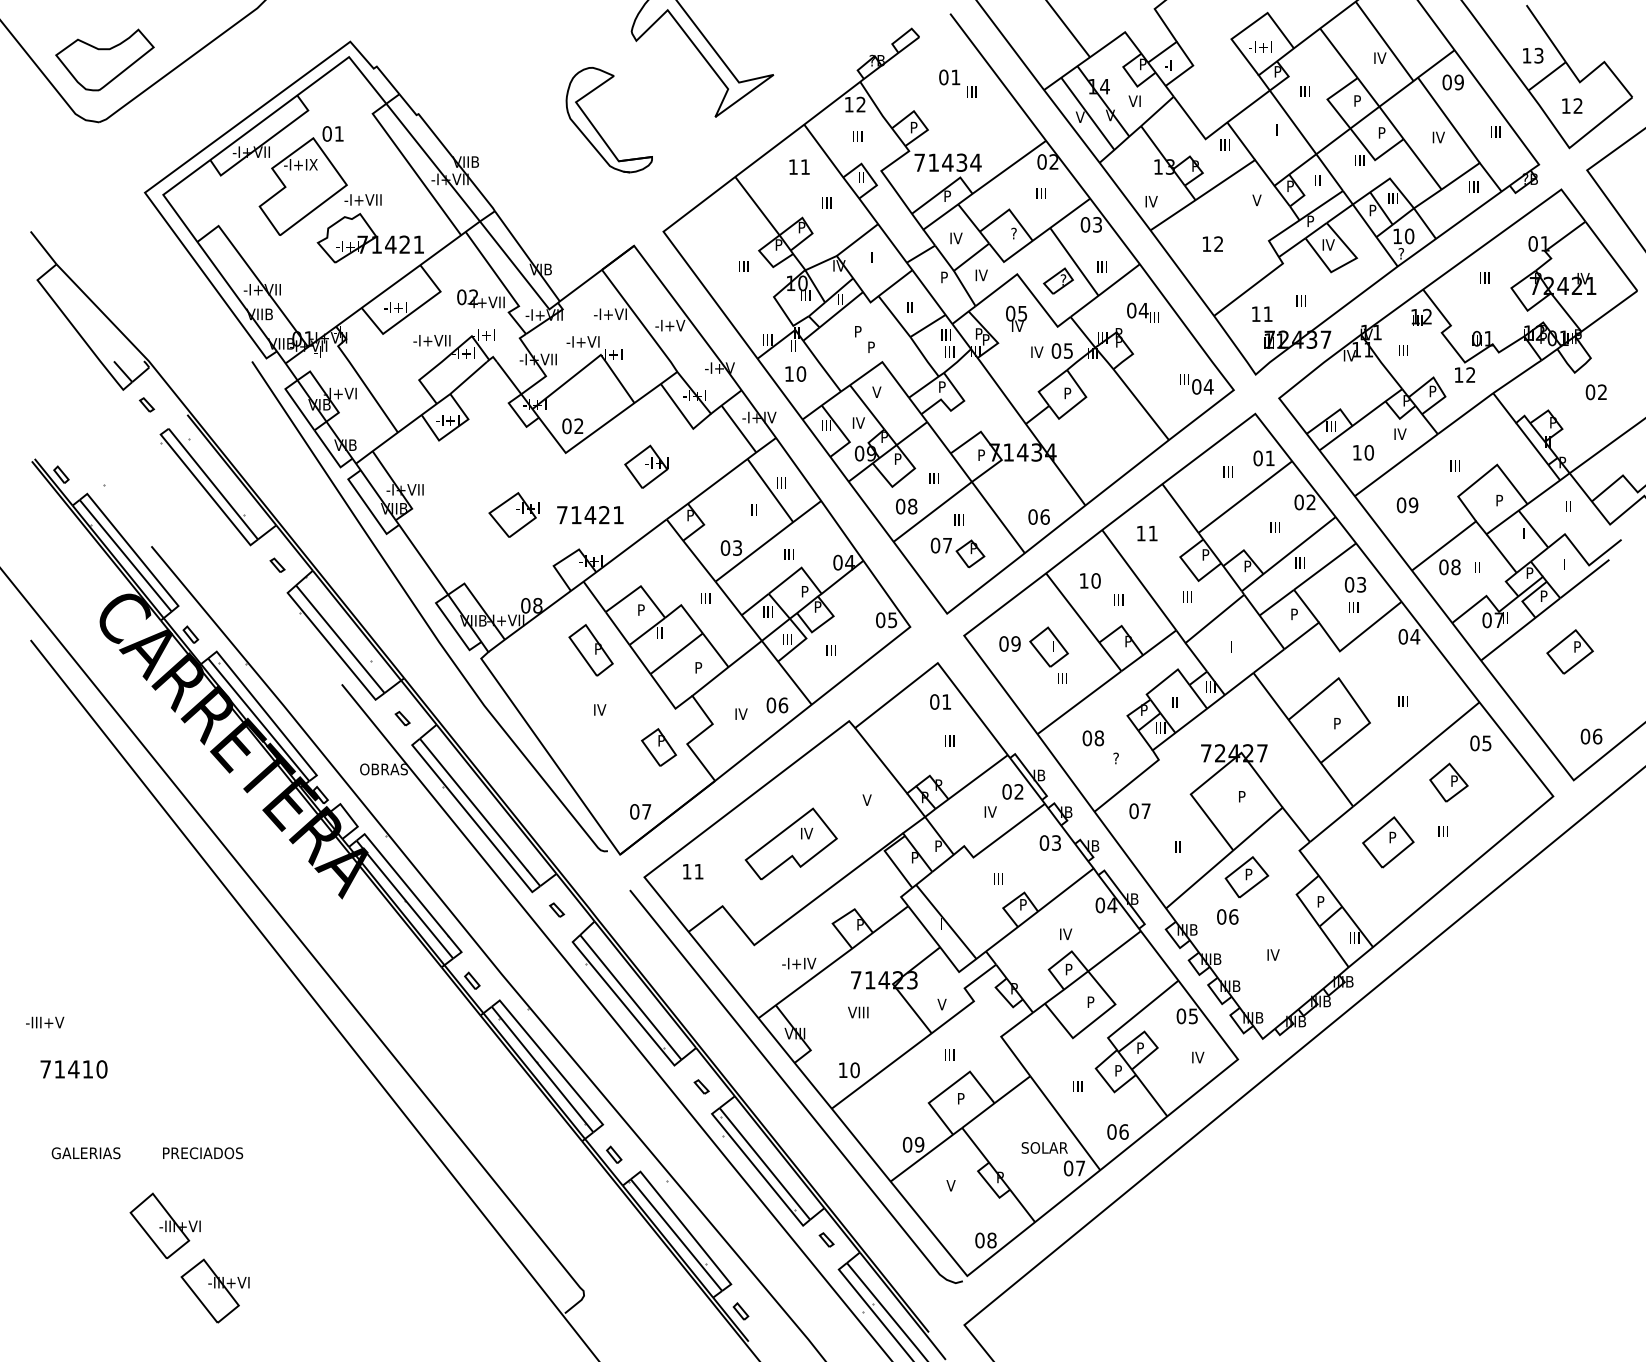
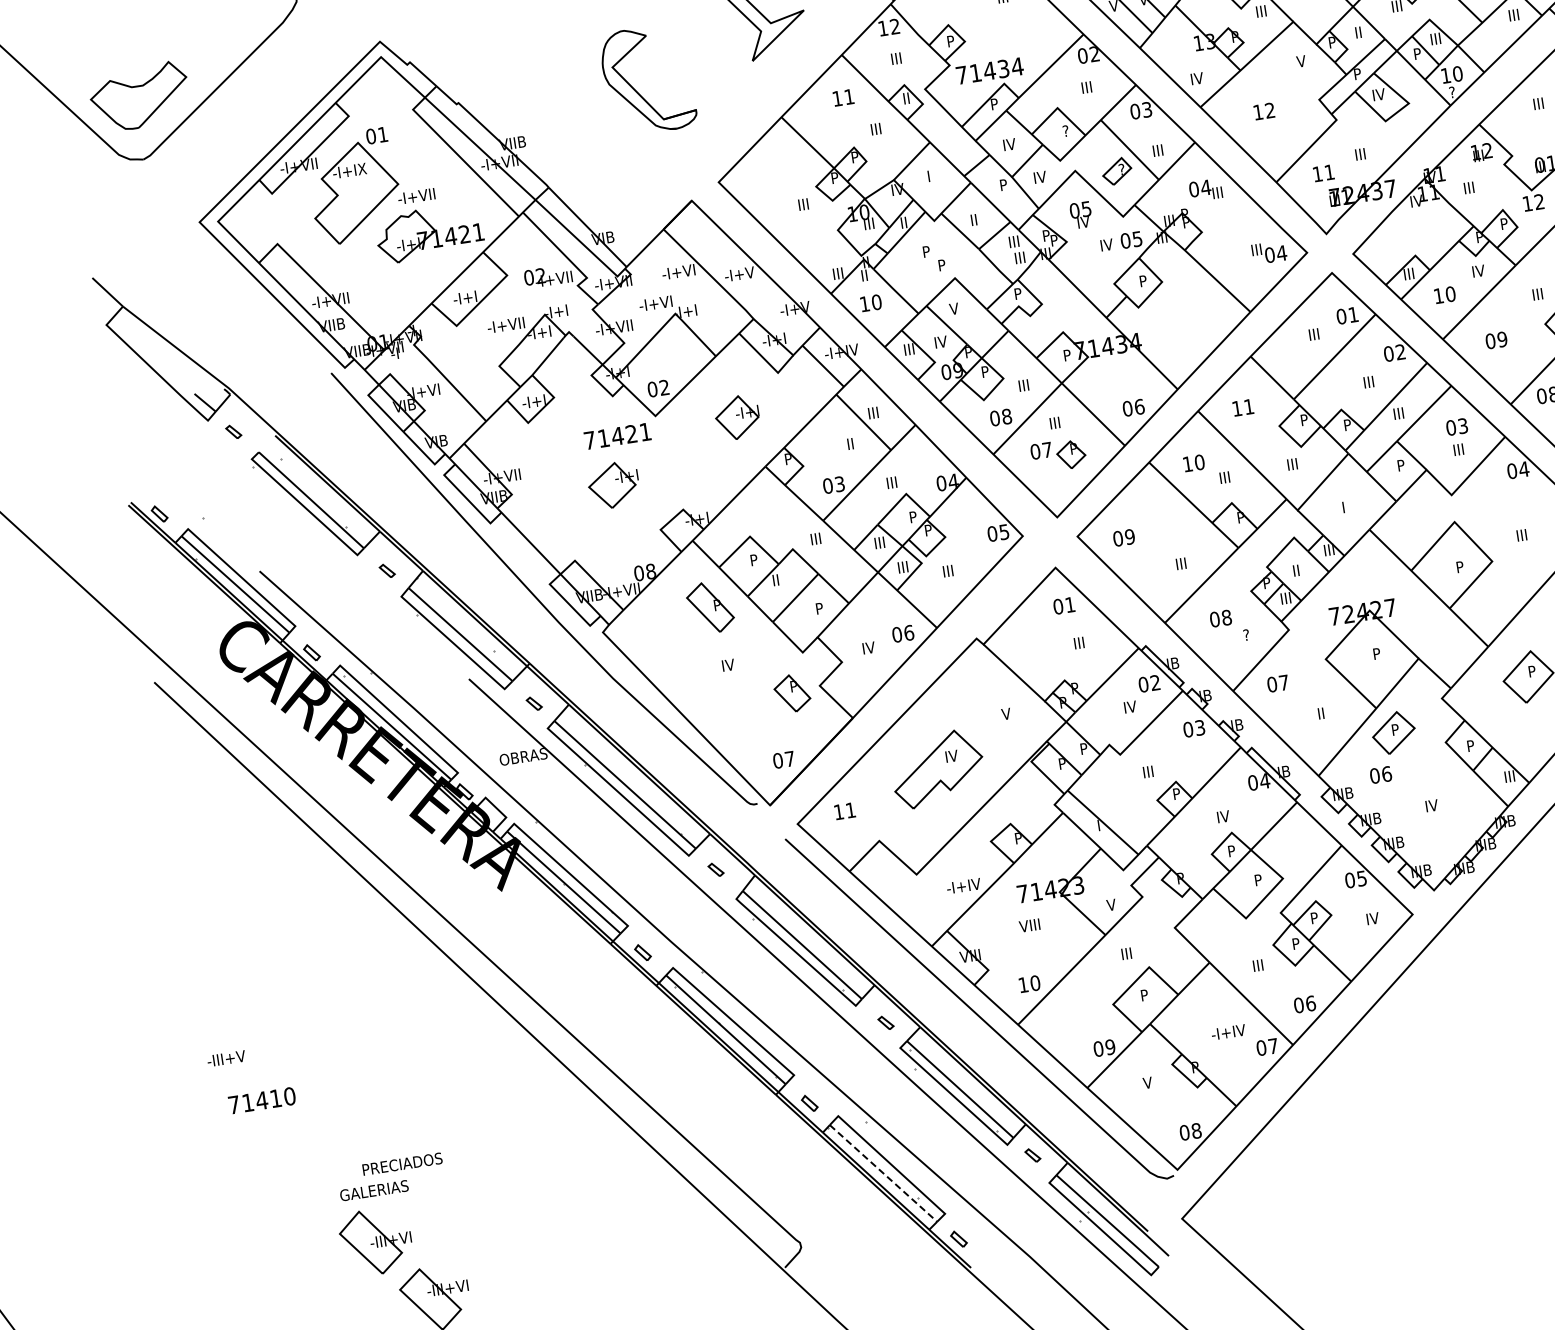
text: (590, 515) -> (617, 436), moved
part: (1048, 646) -> (1162, 534), removed
text: (1044, 1147) -> (1234, 1030), SOLAR -> -I+IV
text: (85, 1153) -> (373, 1191), moved
line: (676, 1235) -> (883, 1173), solid -> dashed

